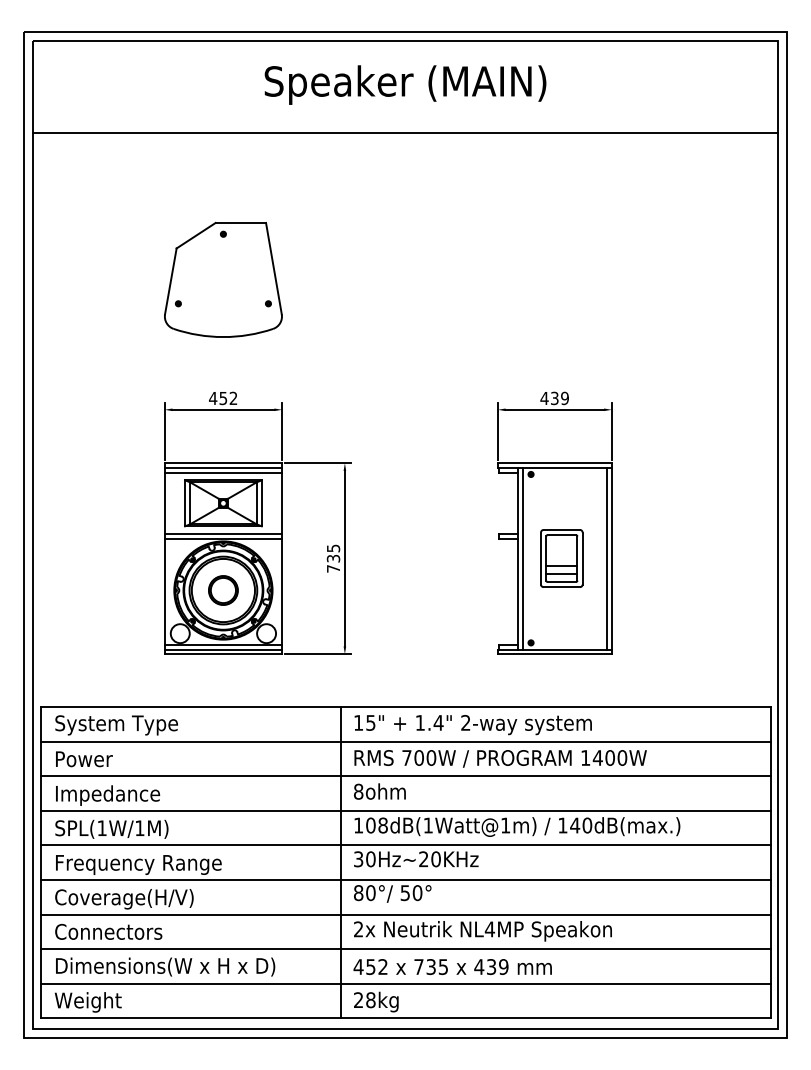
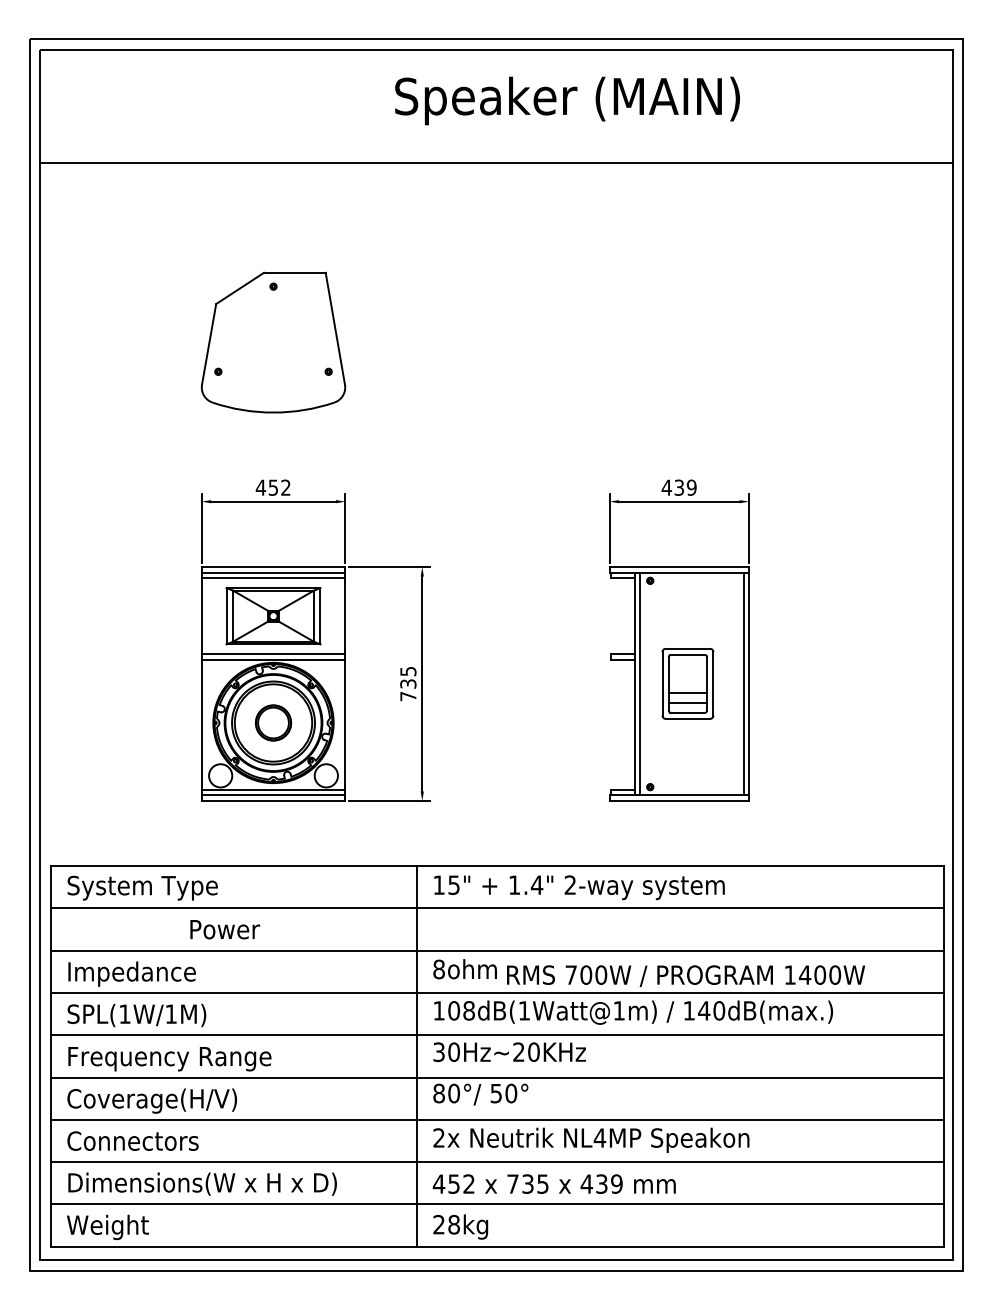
text: (405, 84) -> (567, 100), moved
text: (500, 758) -> (685, 975), moved
text: (84, 759) -> (225, 929), moved

